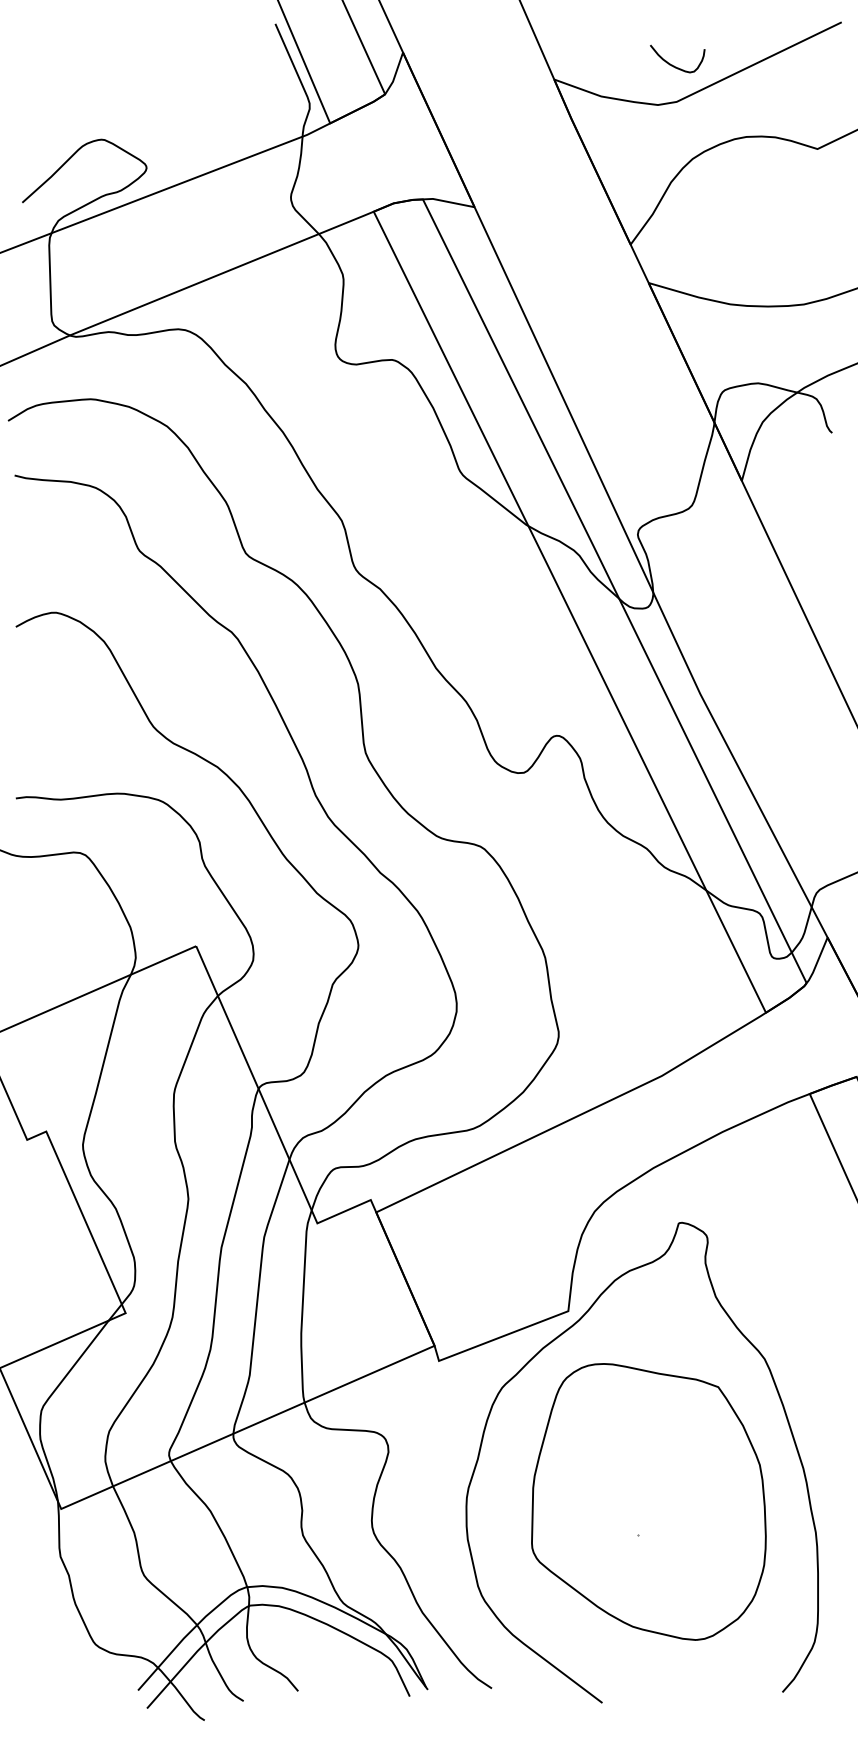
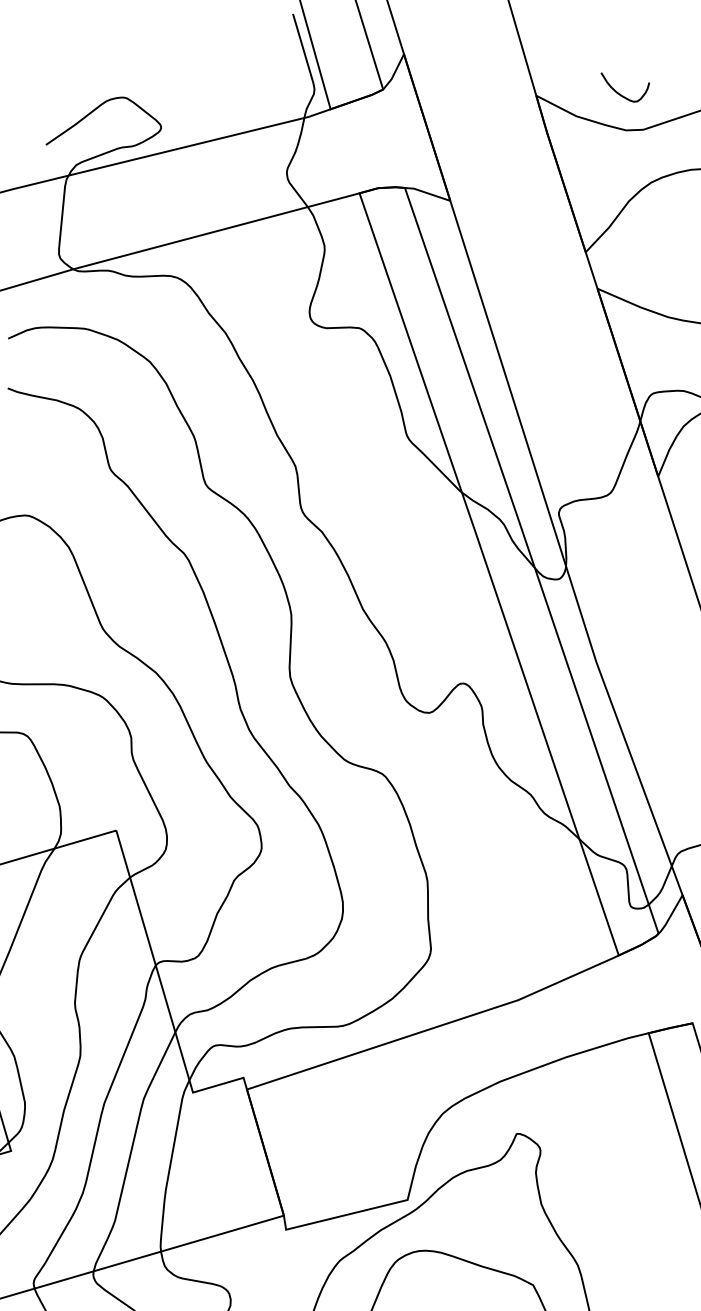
curve: (674, 65) -> (620, 93), moved

